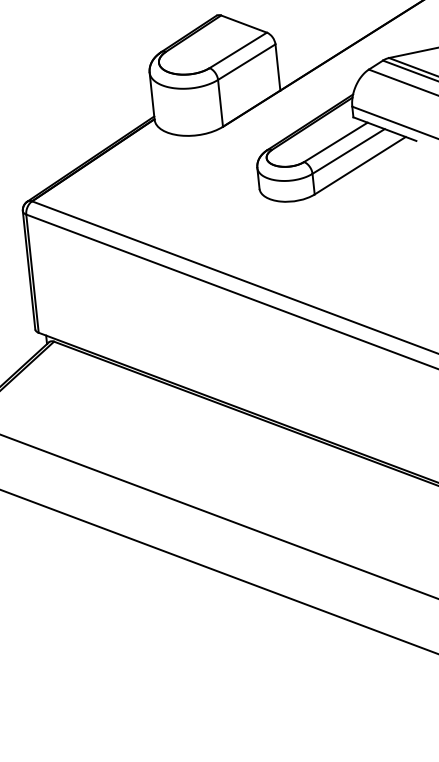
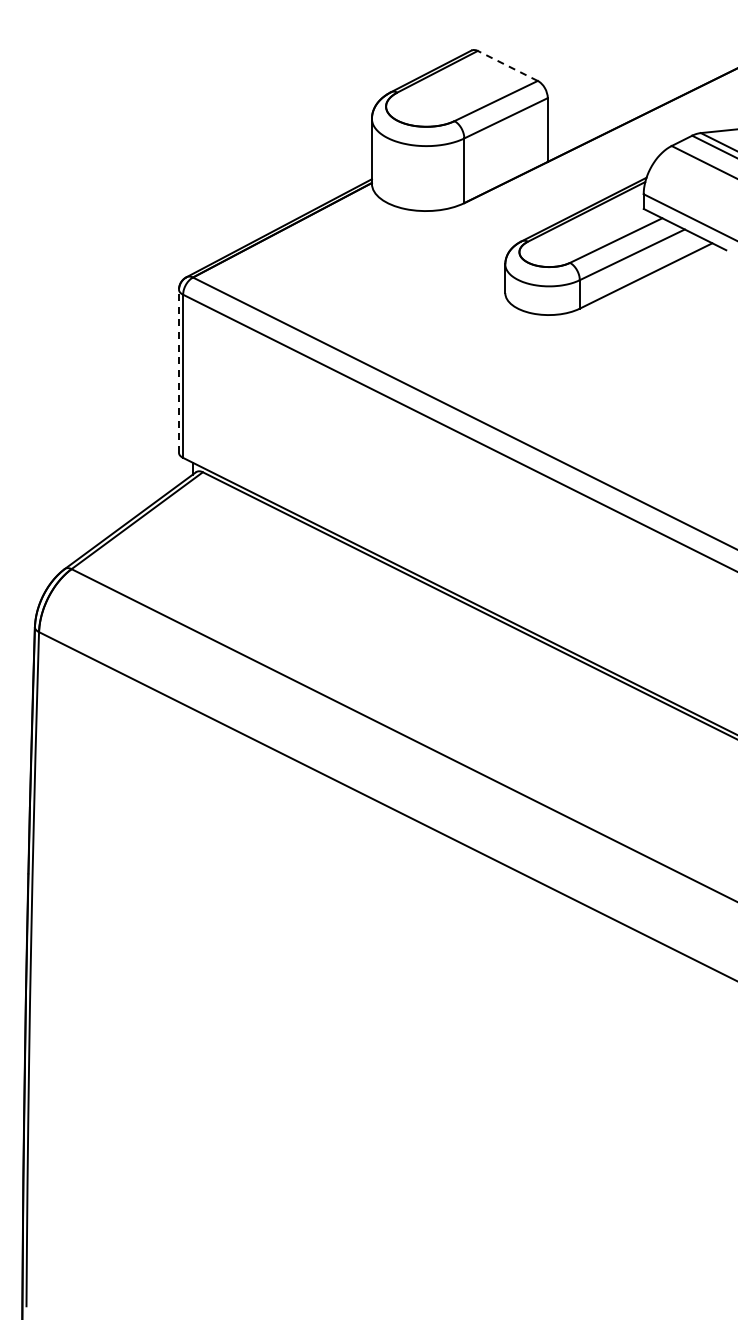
line: (243, 23) -> (507, 65), solid -> dashed
line: (28, 270) -> (178, 371), solid -> dashed

